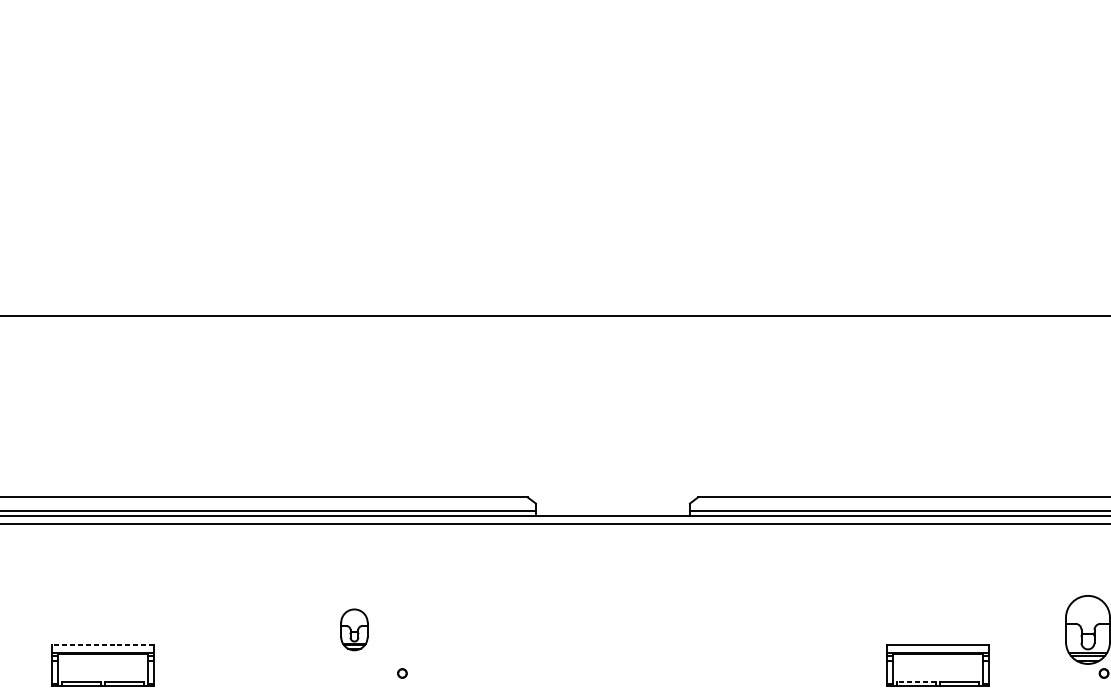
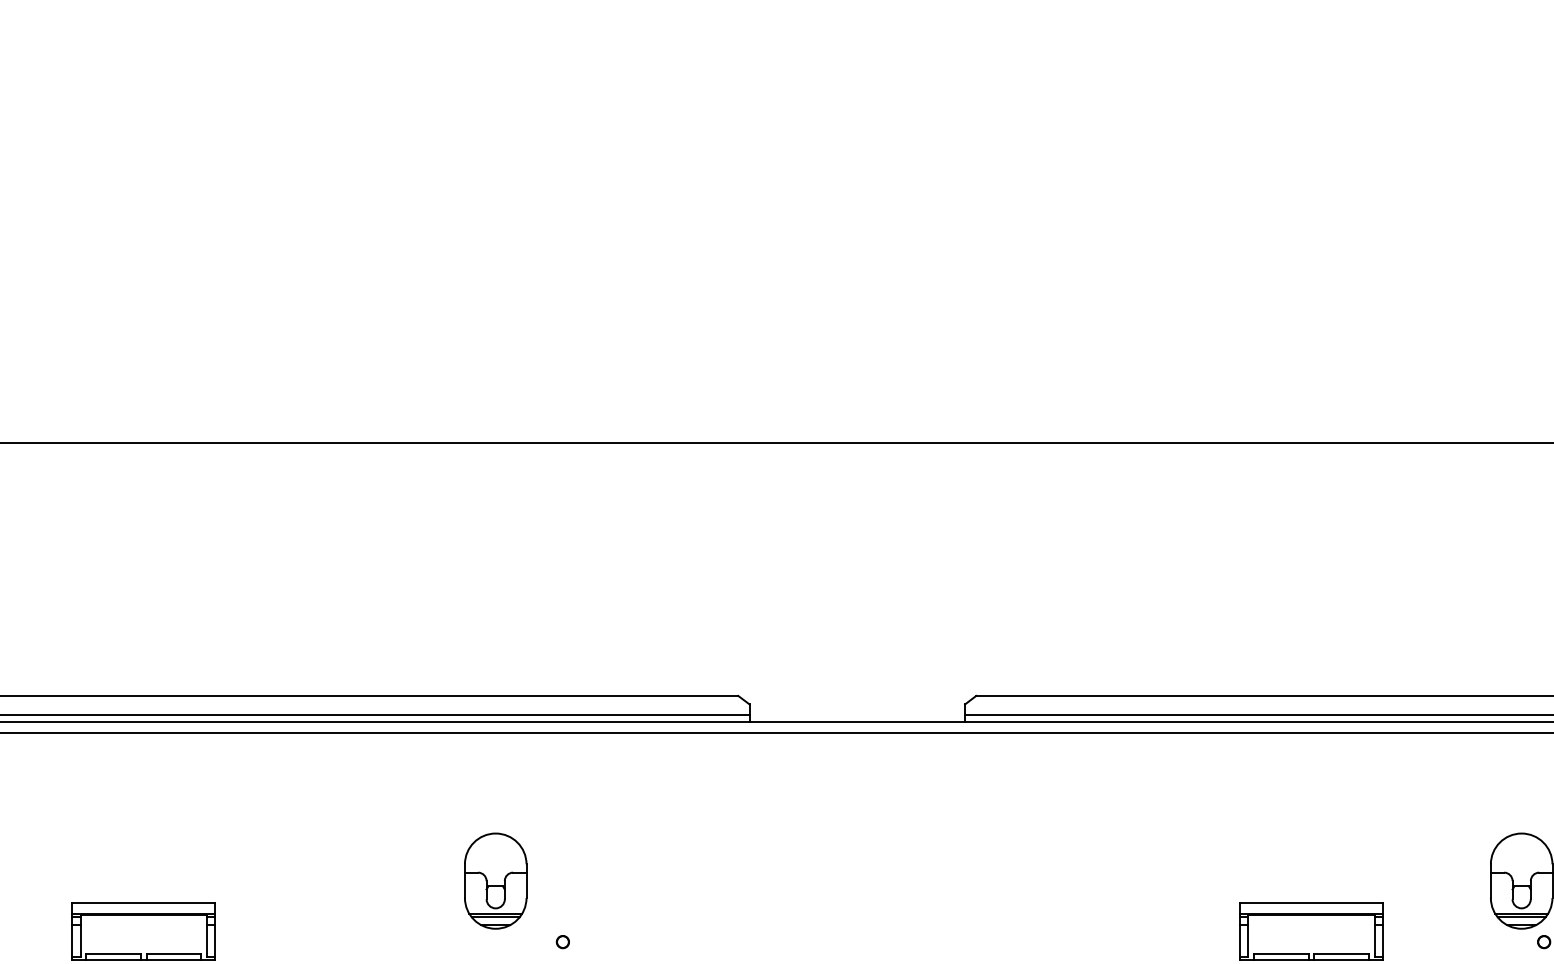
part: (354, 629) -> (495, 880), size x1.67
line: (102, 645) -> (143, 902), dashed -> solid
line: (915, 682) -> (1280, 954), dashed -> solid

